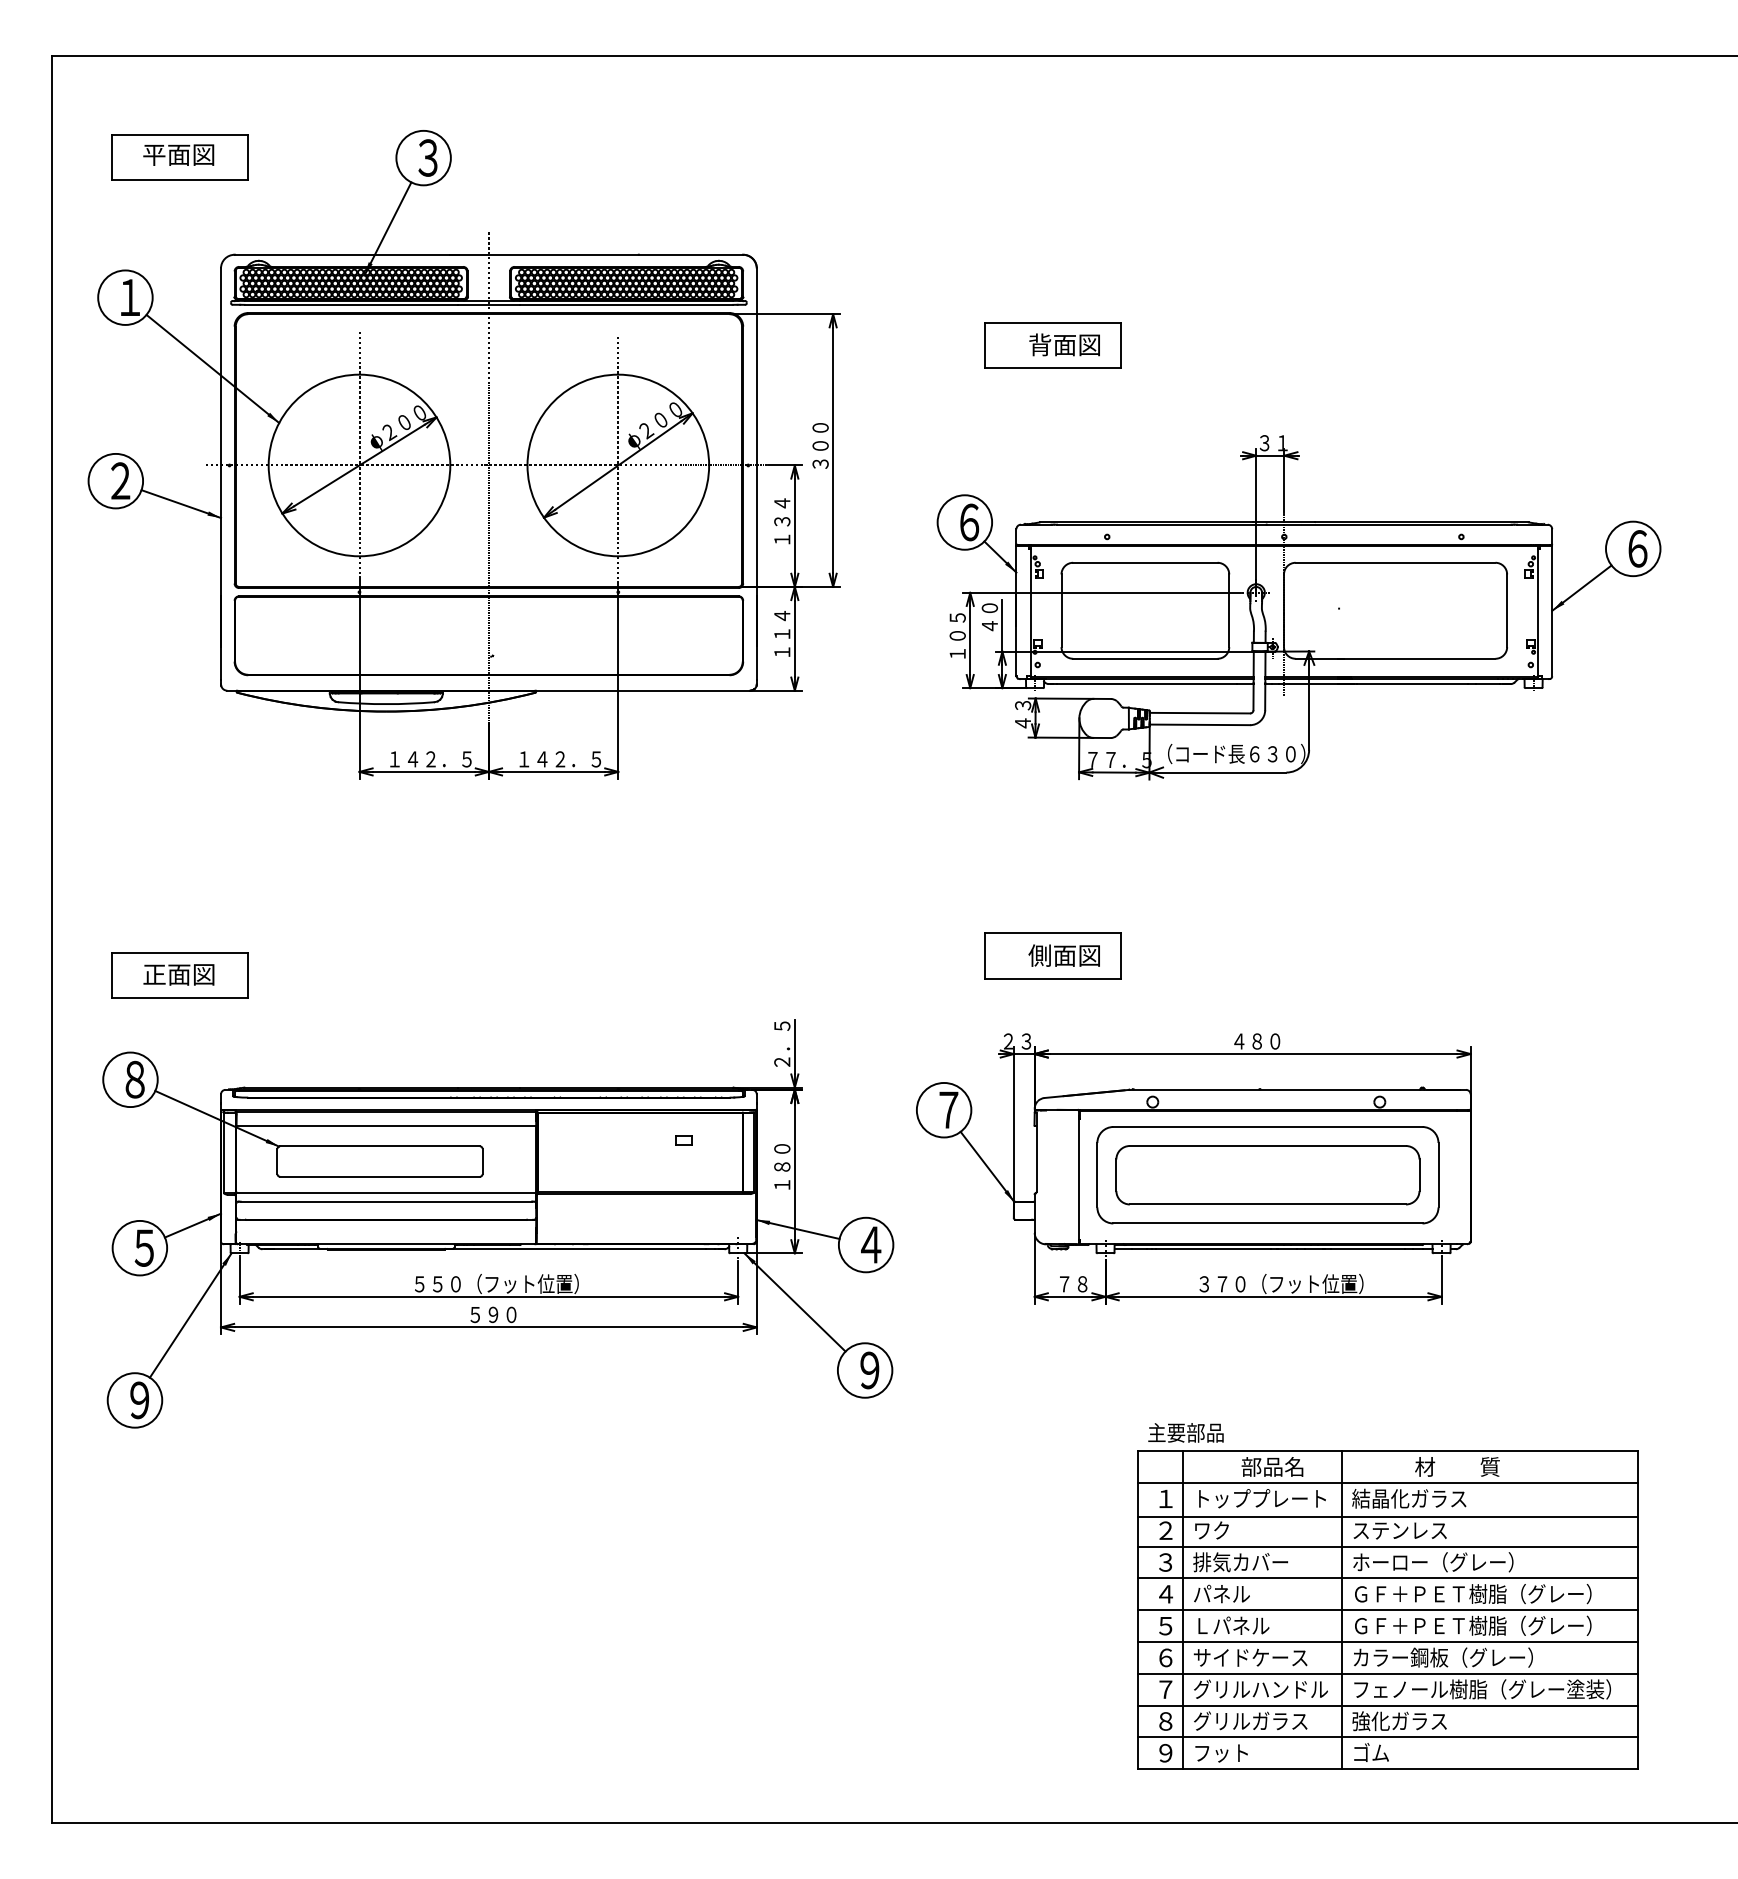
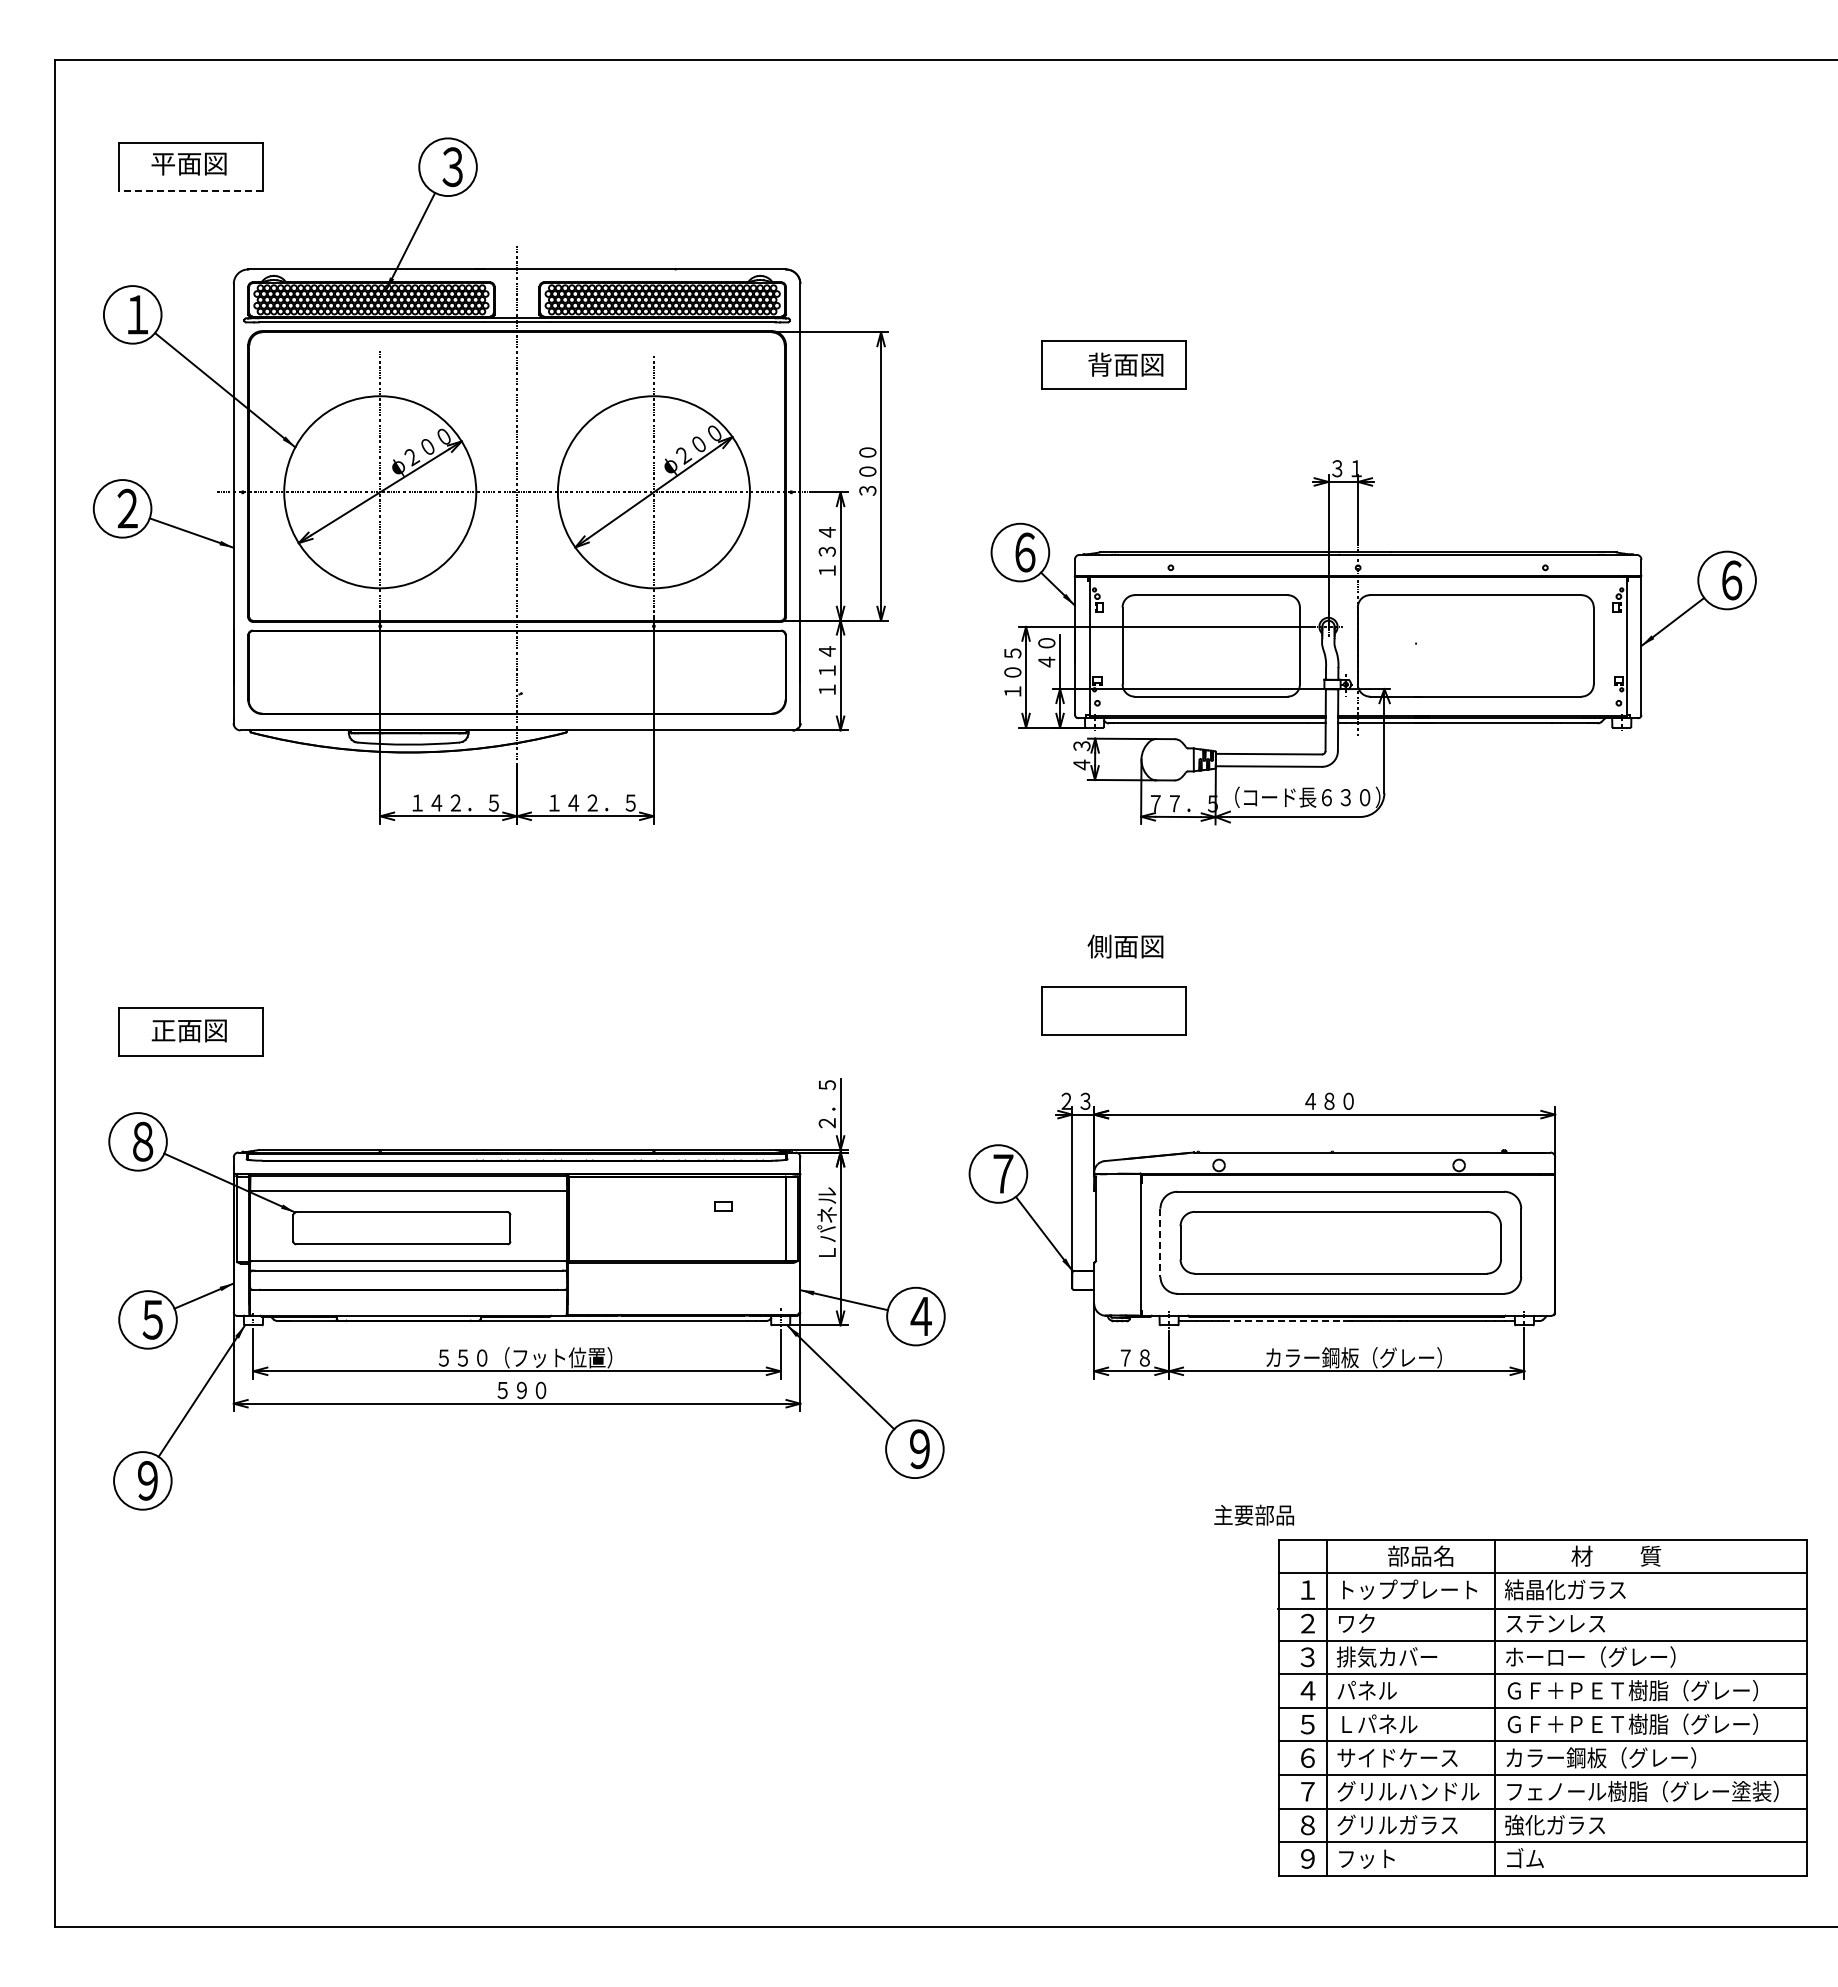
line: (180, 180) -> (190, 190), solid -> dashed
text: (1064, 955) -> (1125, 946), moved
text: (781, 1156) -> (826, 1222), １８０ -> Ｌパネル
line: (1097, 1175) -> (1160, 1243), solid -> dashed
line: (1213, 1249) -> (1283, 1321), solid -> dashed
text: (1277, 1283) -> (1350, 1357), ３７０（フット位置） -> カラー鋼板（グレー）
part: (1387, 1610) -> (1542, 1707), moved

